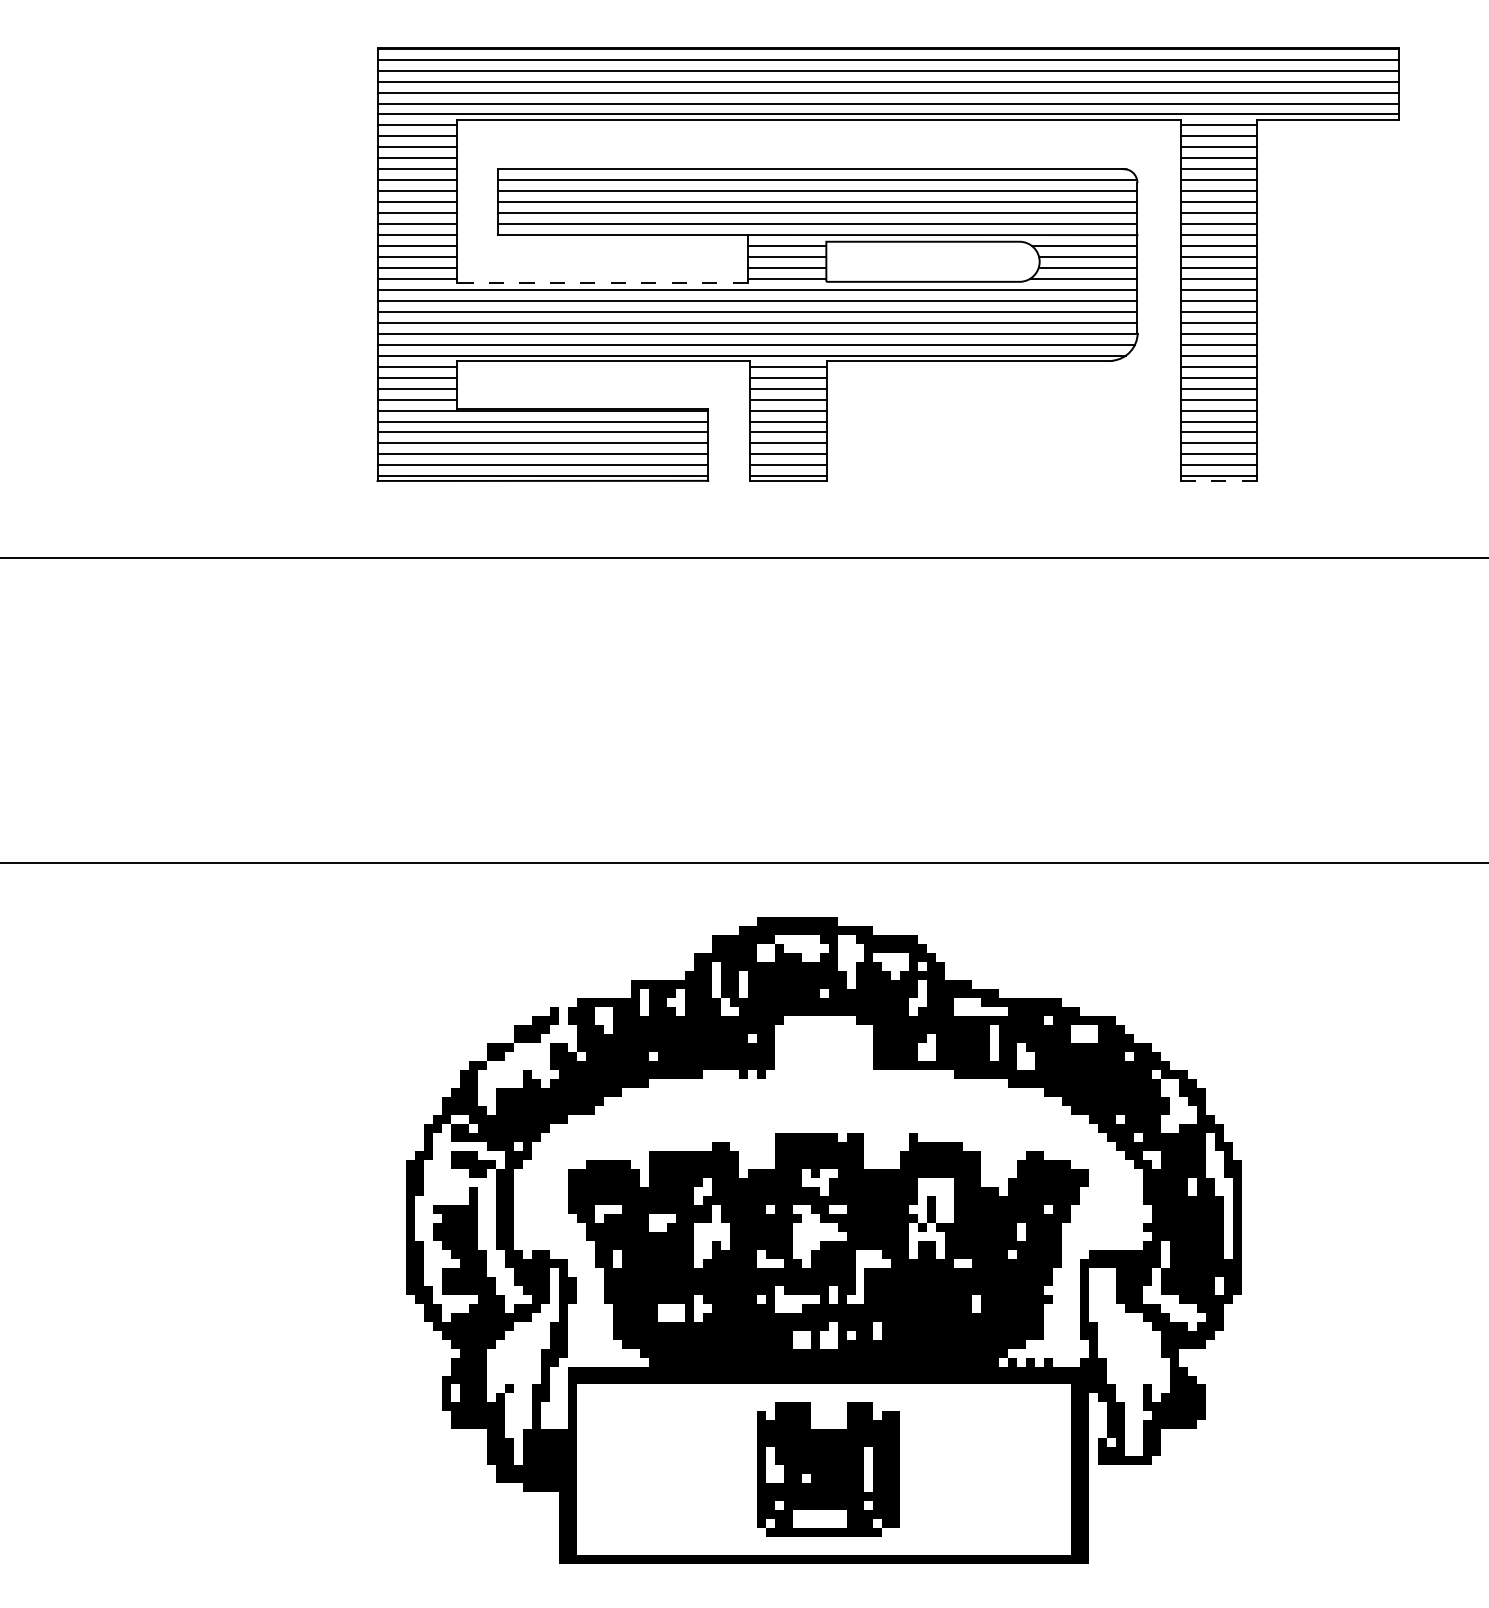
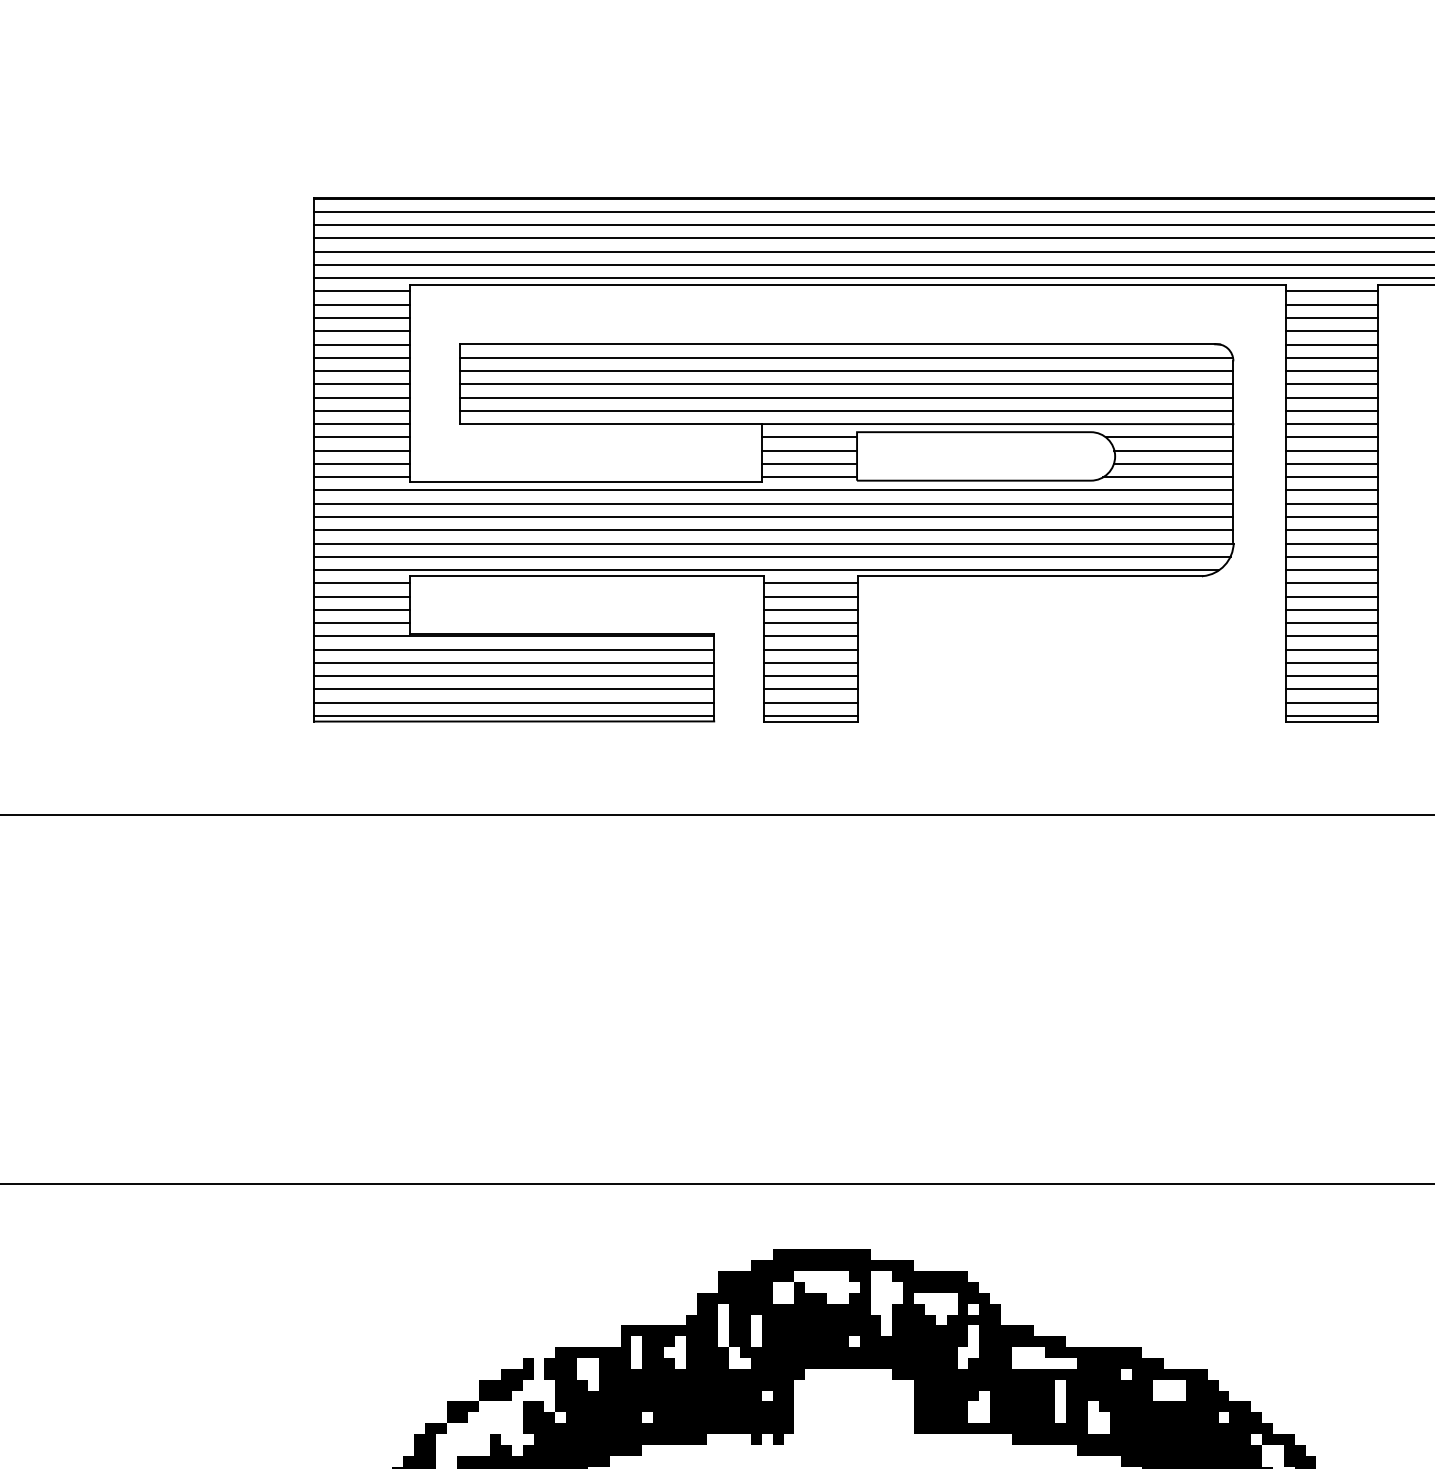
line: (601, 283) -> (585, 482), dashed -> solid
line: (1218, 480) -> (1331, 721), dashed -> solid

